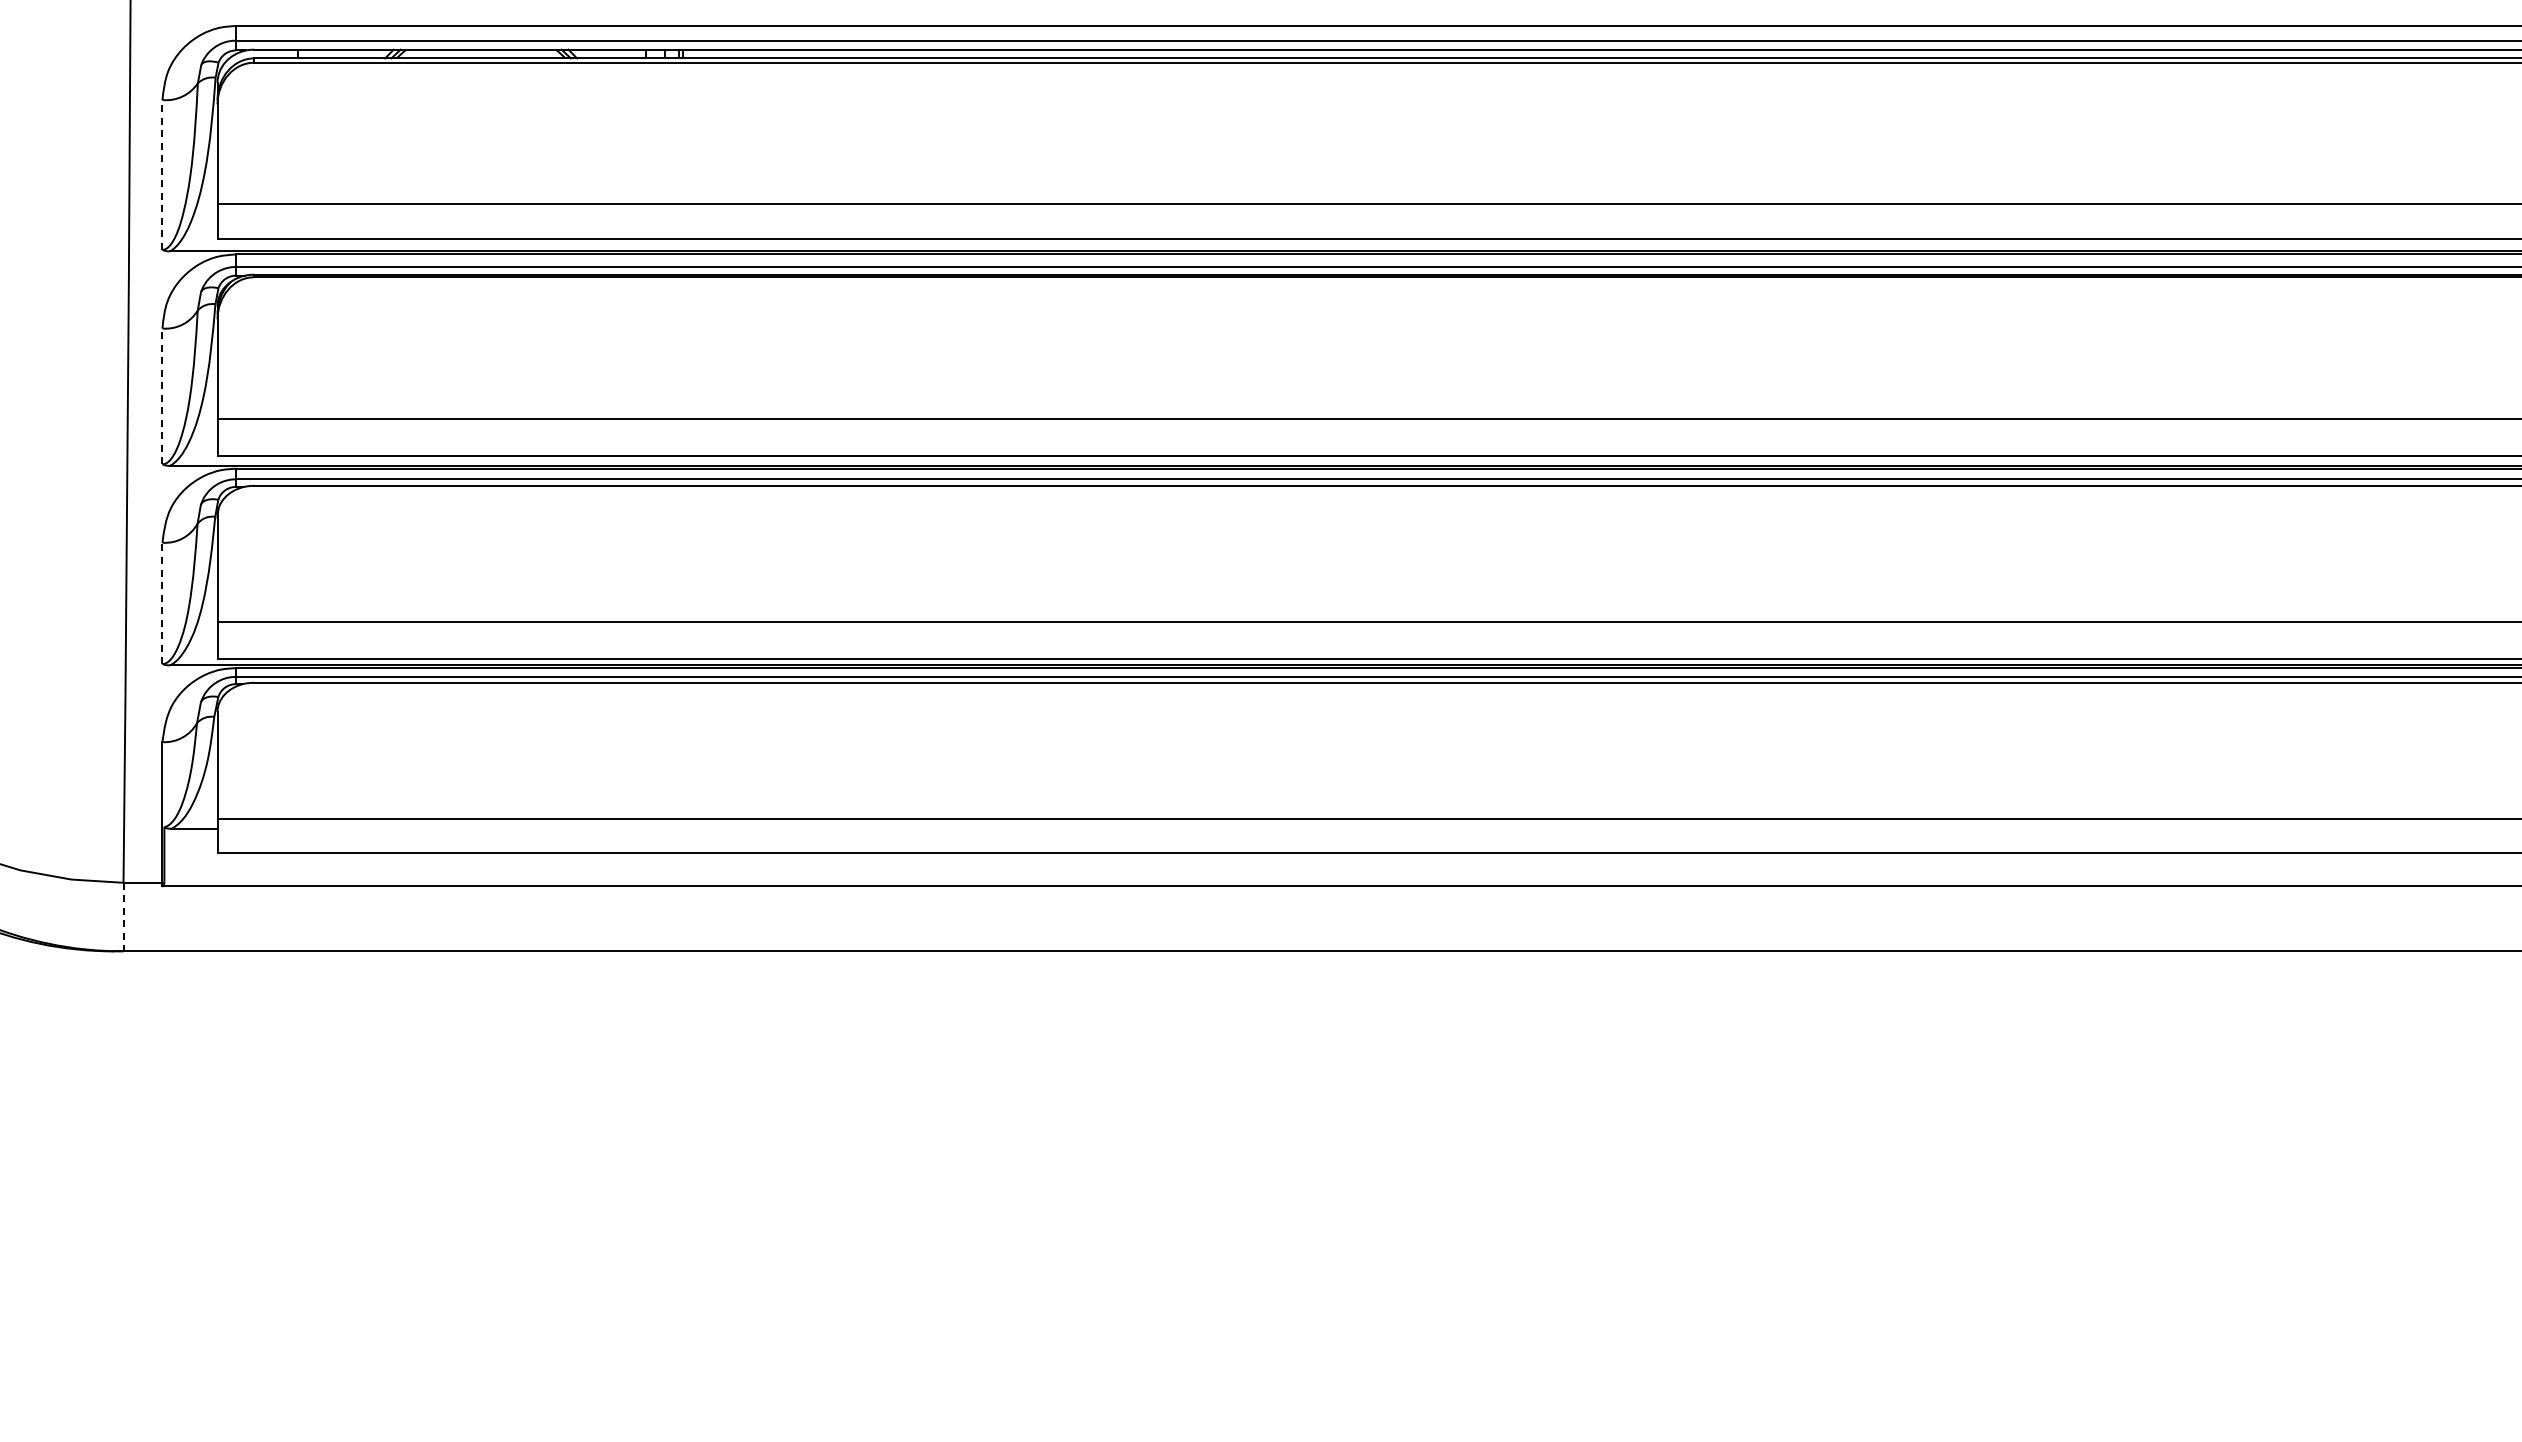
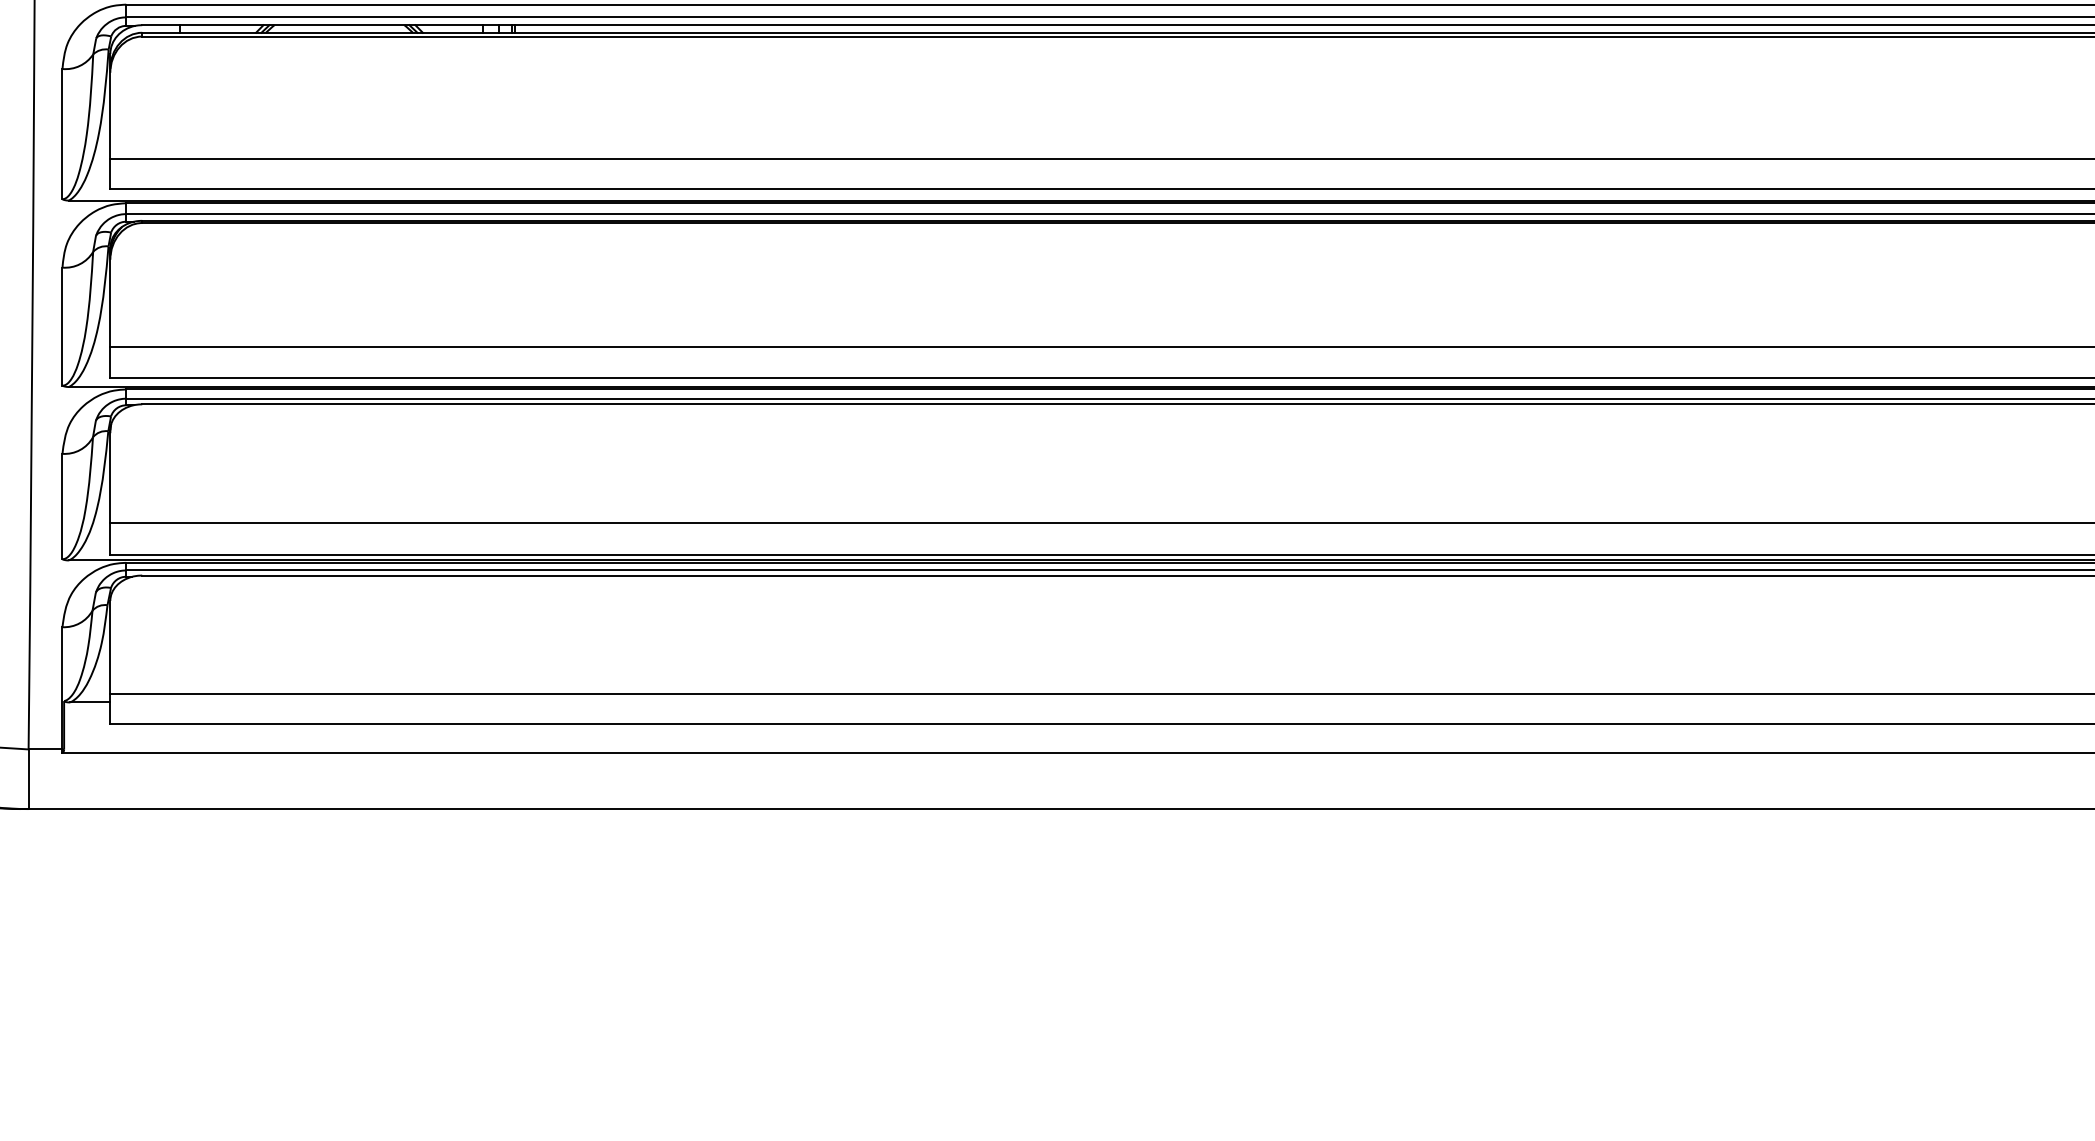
line: (162, 174) -> (62, 133), dashed -> solid
line: (162, 396) -> (62, 326), dashed -> solid
line: (162, 603) -> (62, 506), dashed -> solid
line: (123, 917) -> (28, 779), dashed -> solid

